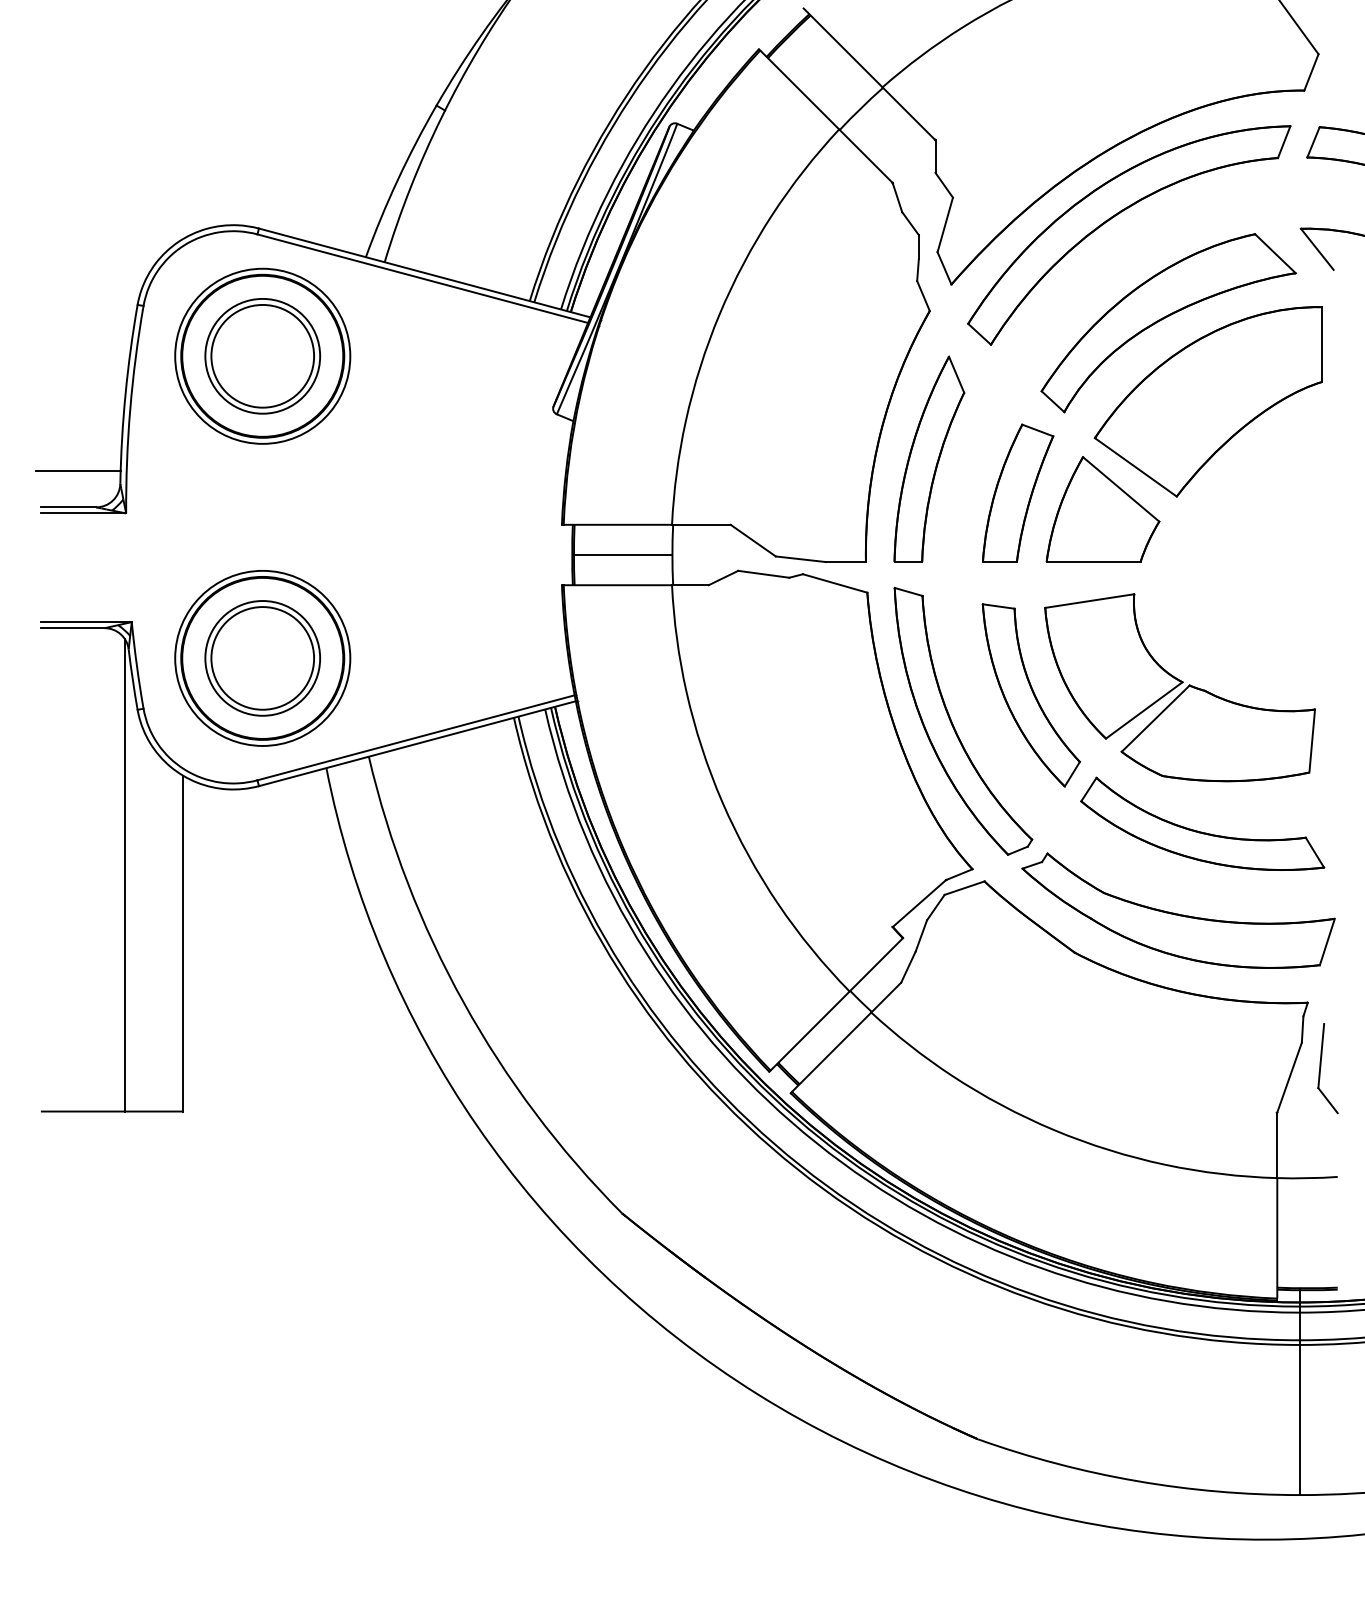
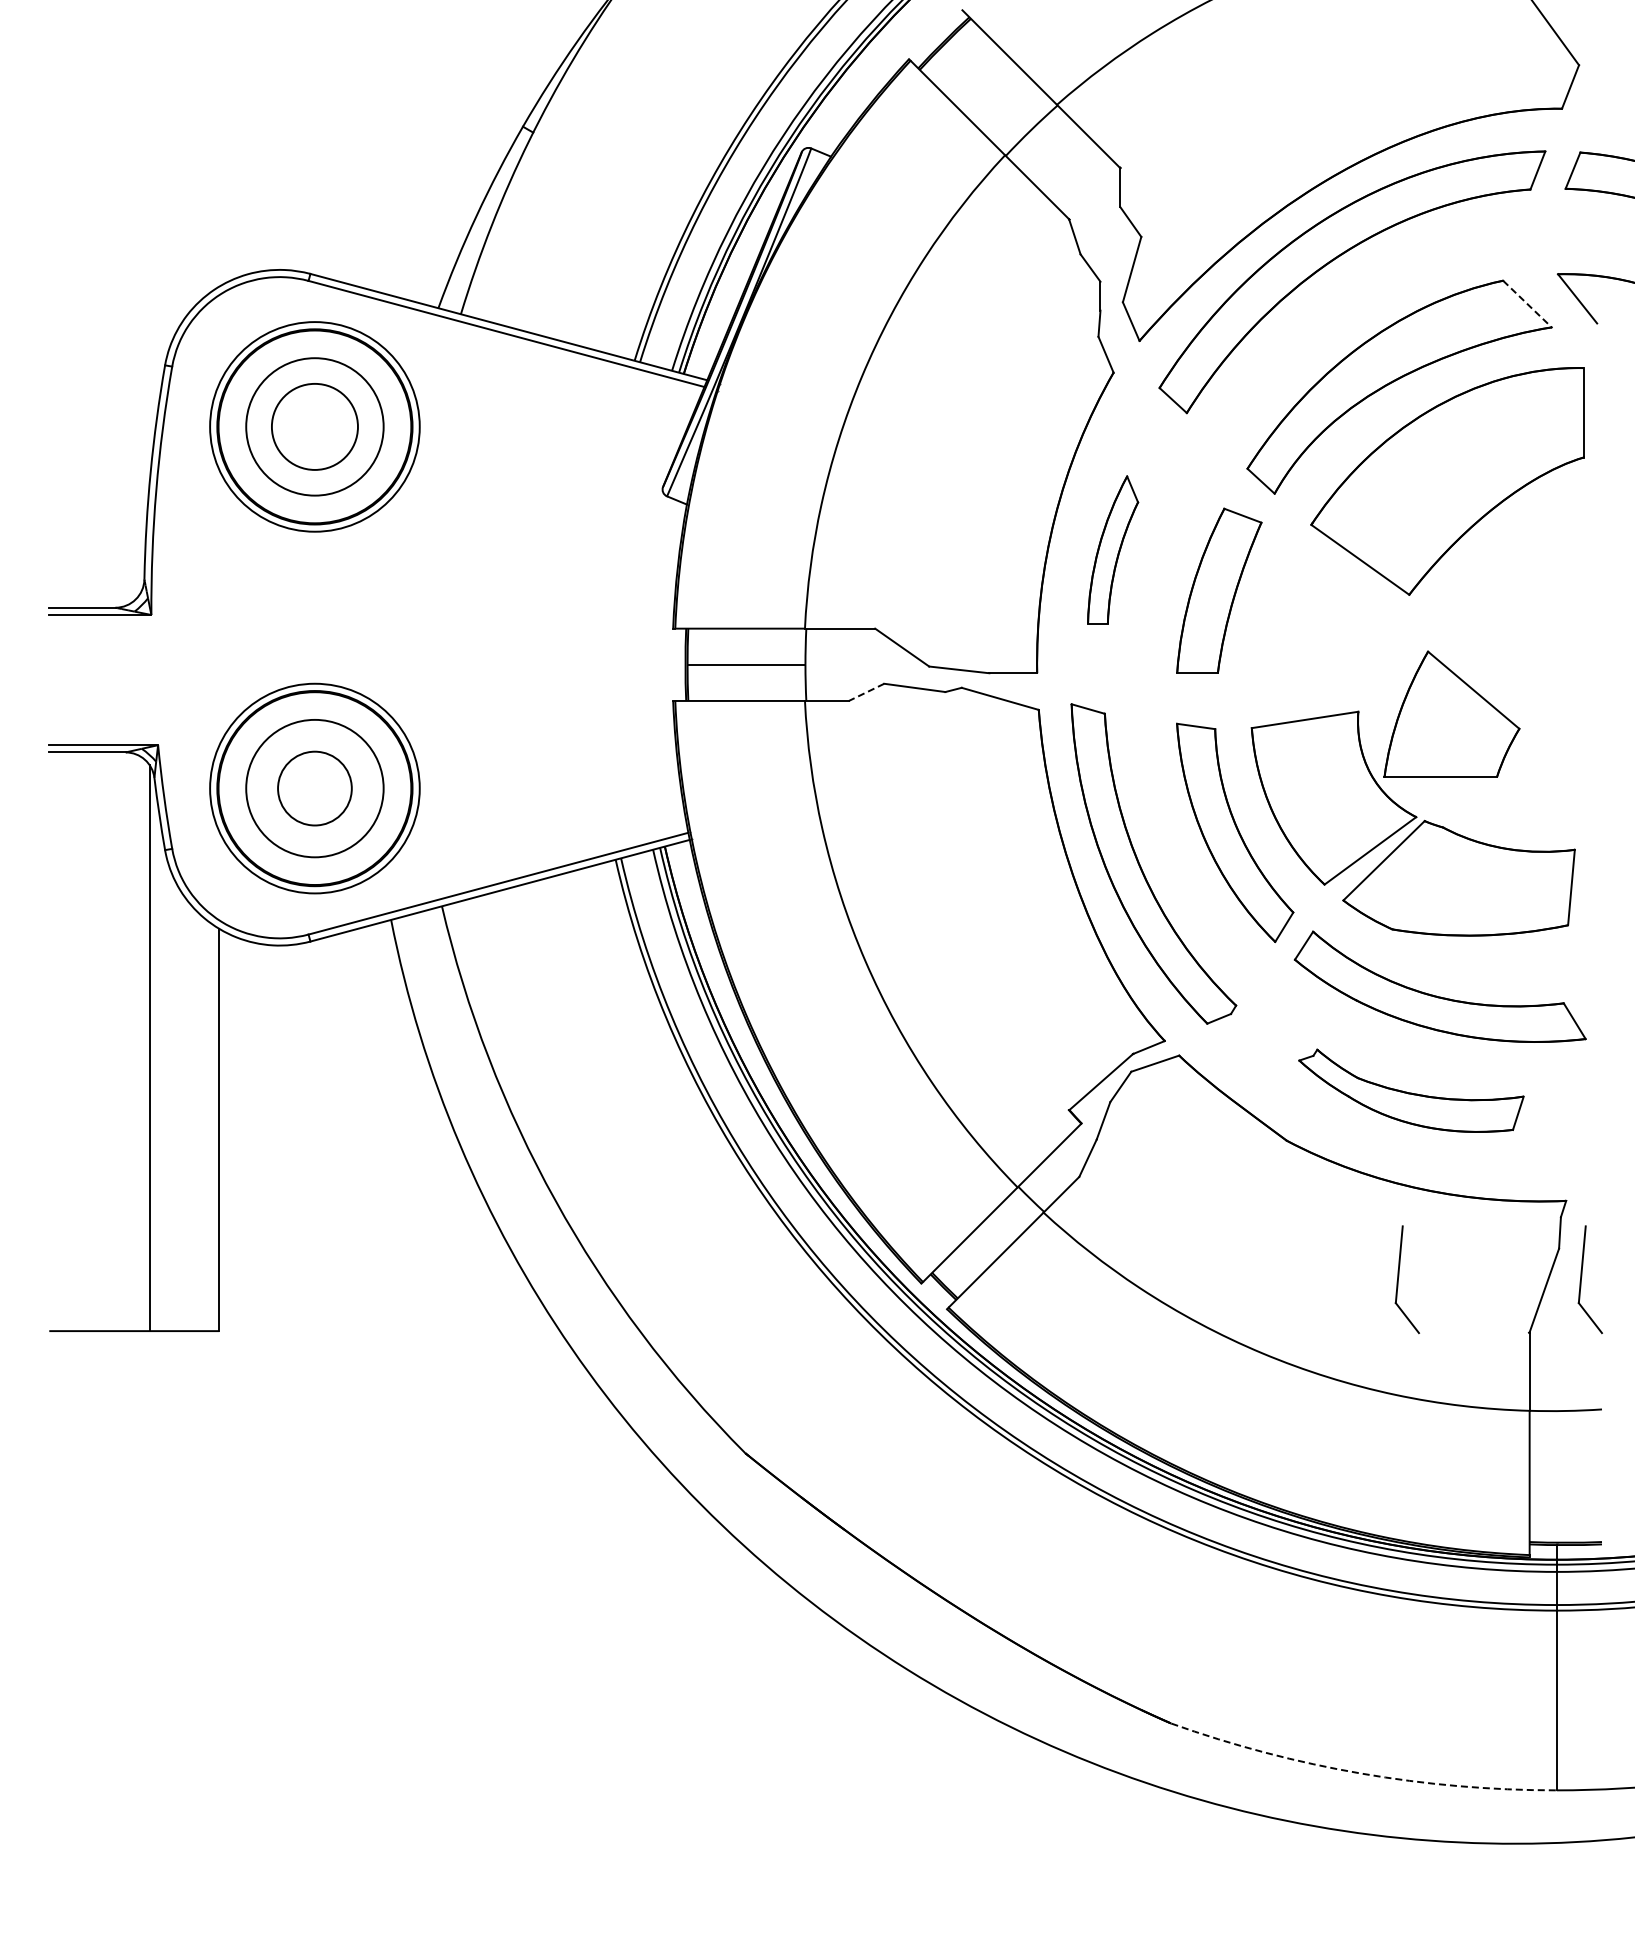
line: (1275, 254) -> (1527, 304), solid -> dashed
circle: (262, 355) -> (314, 426), size x0.7
part: (928, 458) -> (1112, 549), size x0.6
line: (77, 471) -> (93, 564), removed
part: (1102, 508) -> (1451, 713), moved
line: (723, 578) -> (866, 692), solid -> dashed
circle: (262, 658) -> (314, 788), size x0.6
part: (1178, 910) -> (1411, 1090), size x0.6
part: (1168, 1065) -> (1399, 1276), added
arc: (1136, 1480) -> (1361, 1773), solid -> dashed

